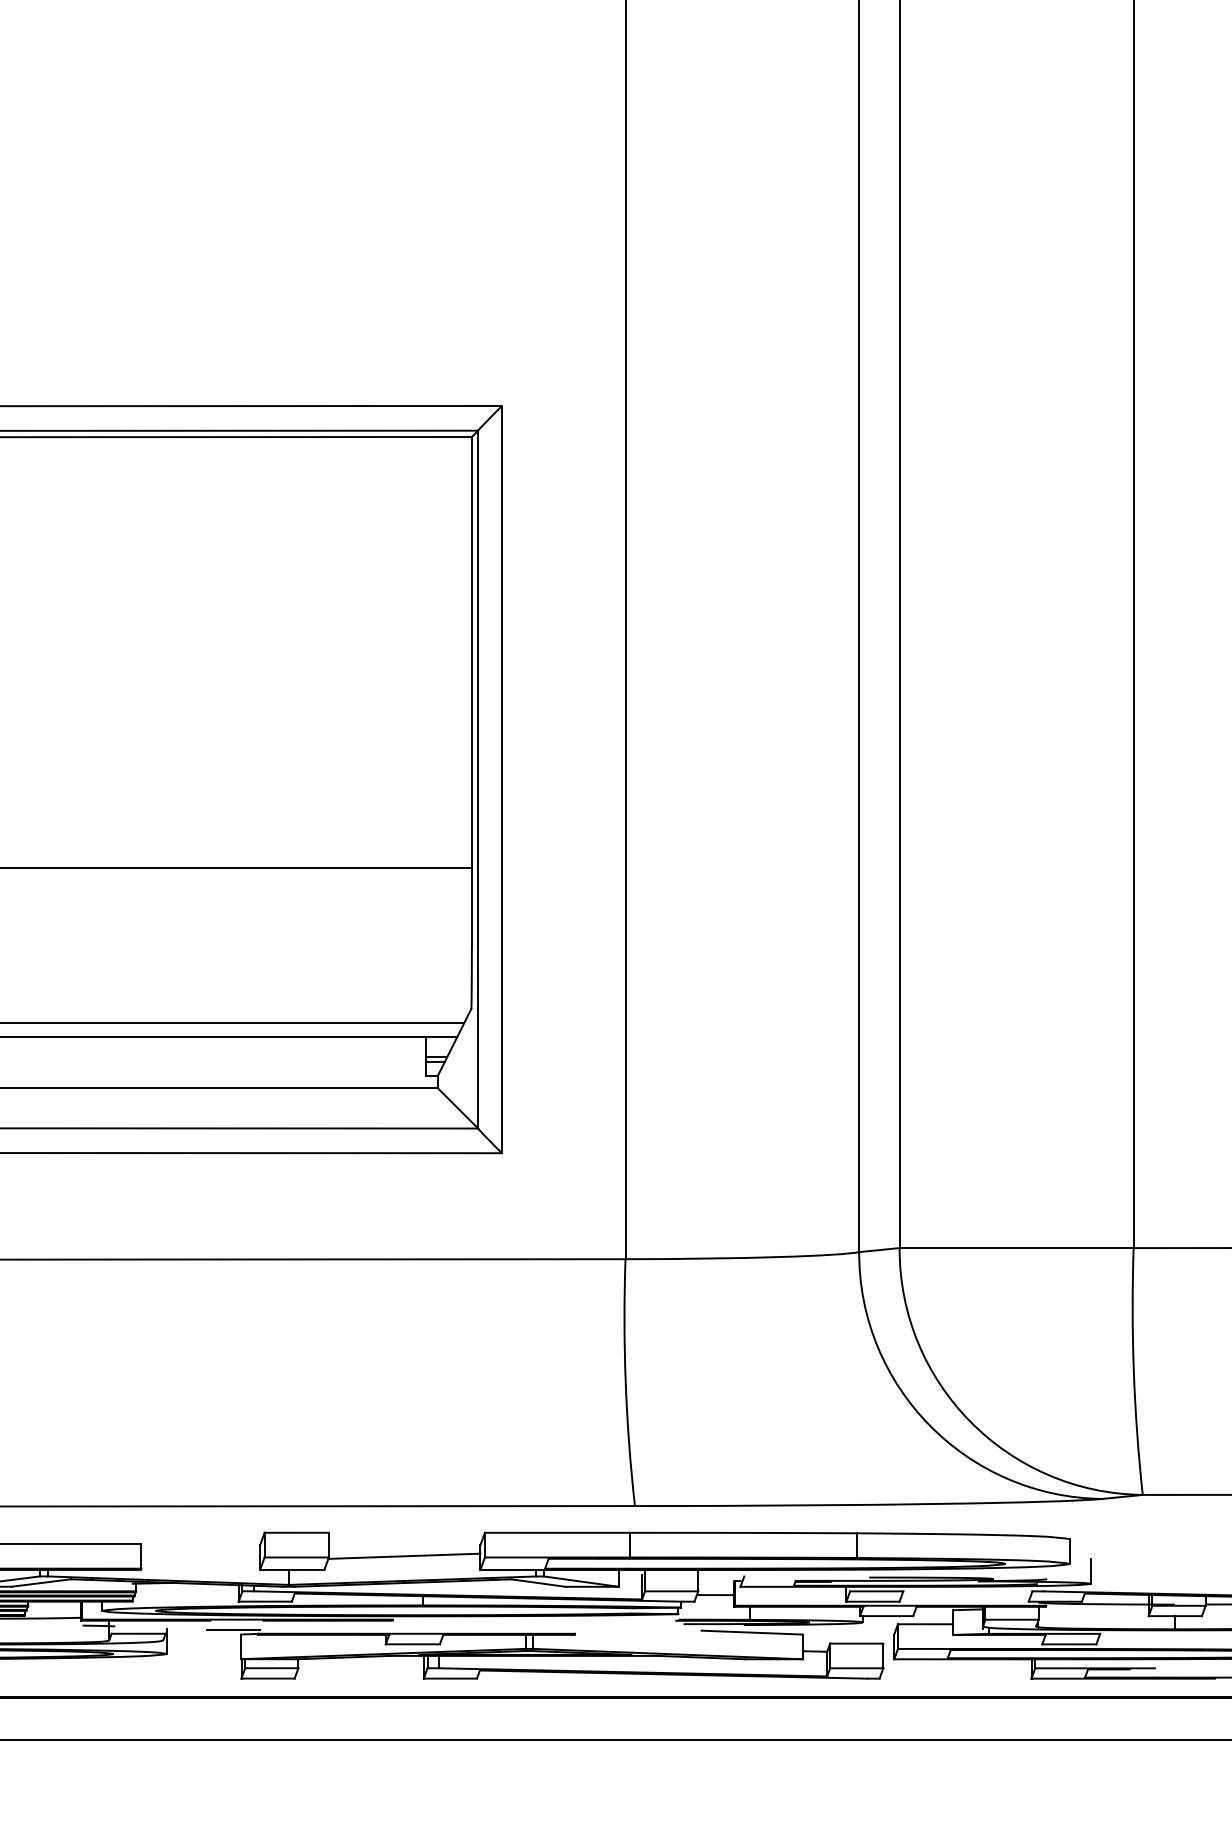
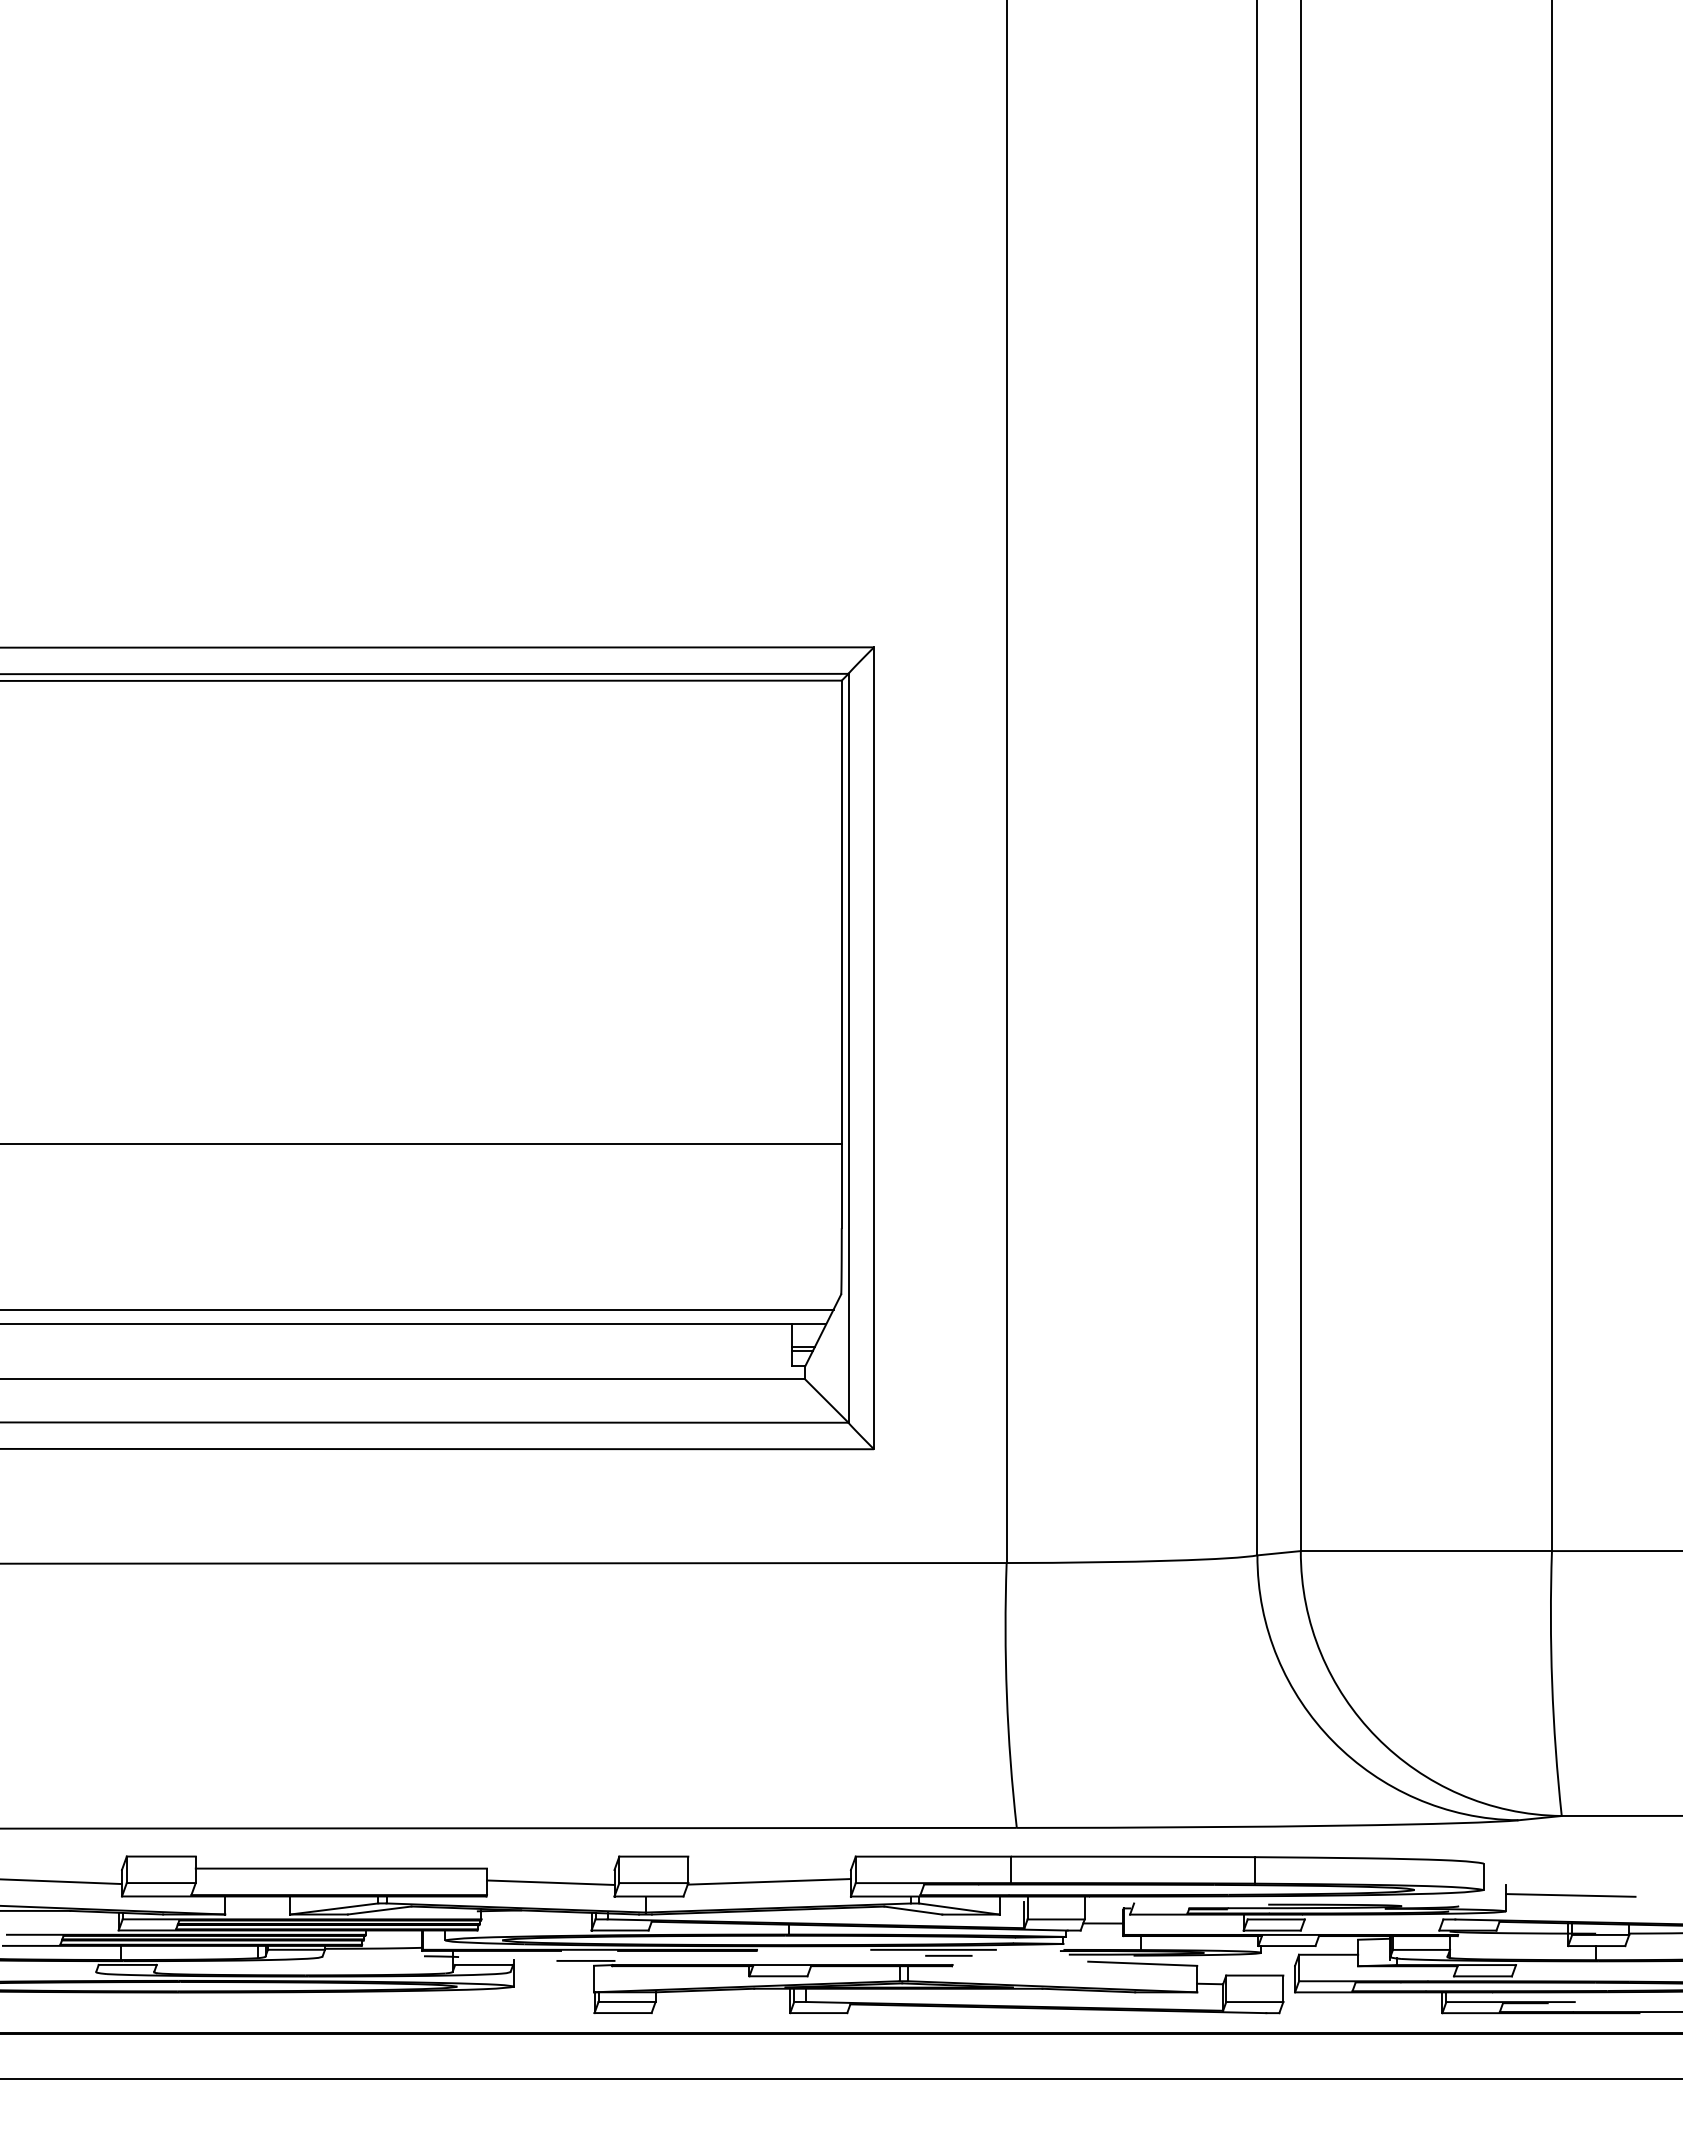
line: (200, 1556) -> (550, 1882), added
line: (1150, 1569) -> (1570, 1895), added
line: (557, 1619) -> (933, 1949), added
line: (571, 1624) -> (948, 1955), added

